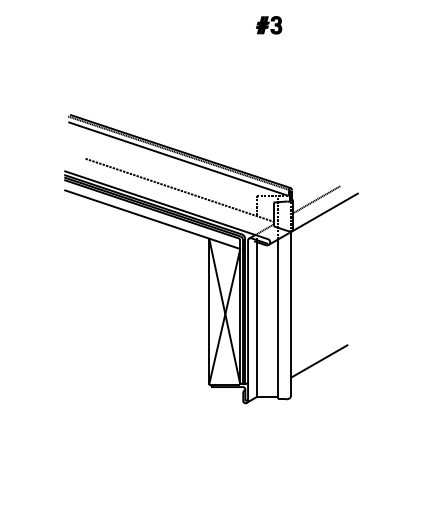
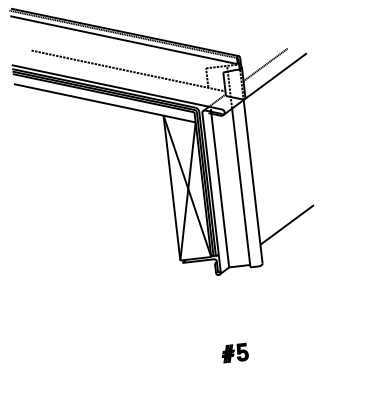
part: (252, 482) -> (234, 352), added

